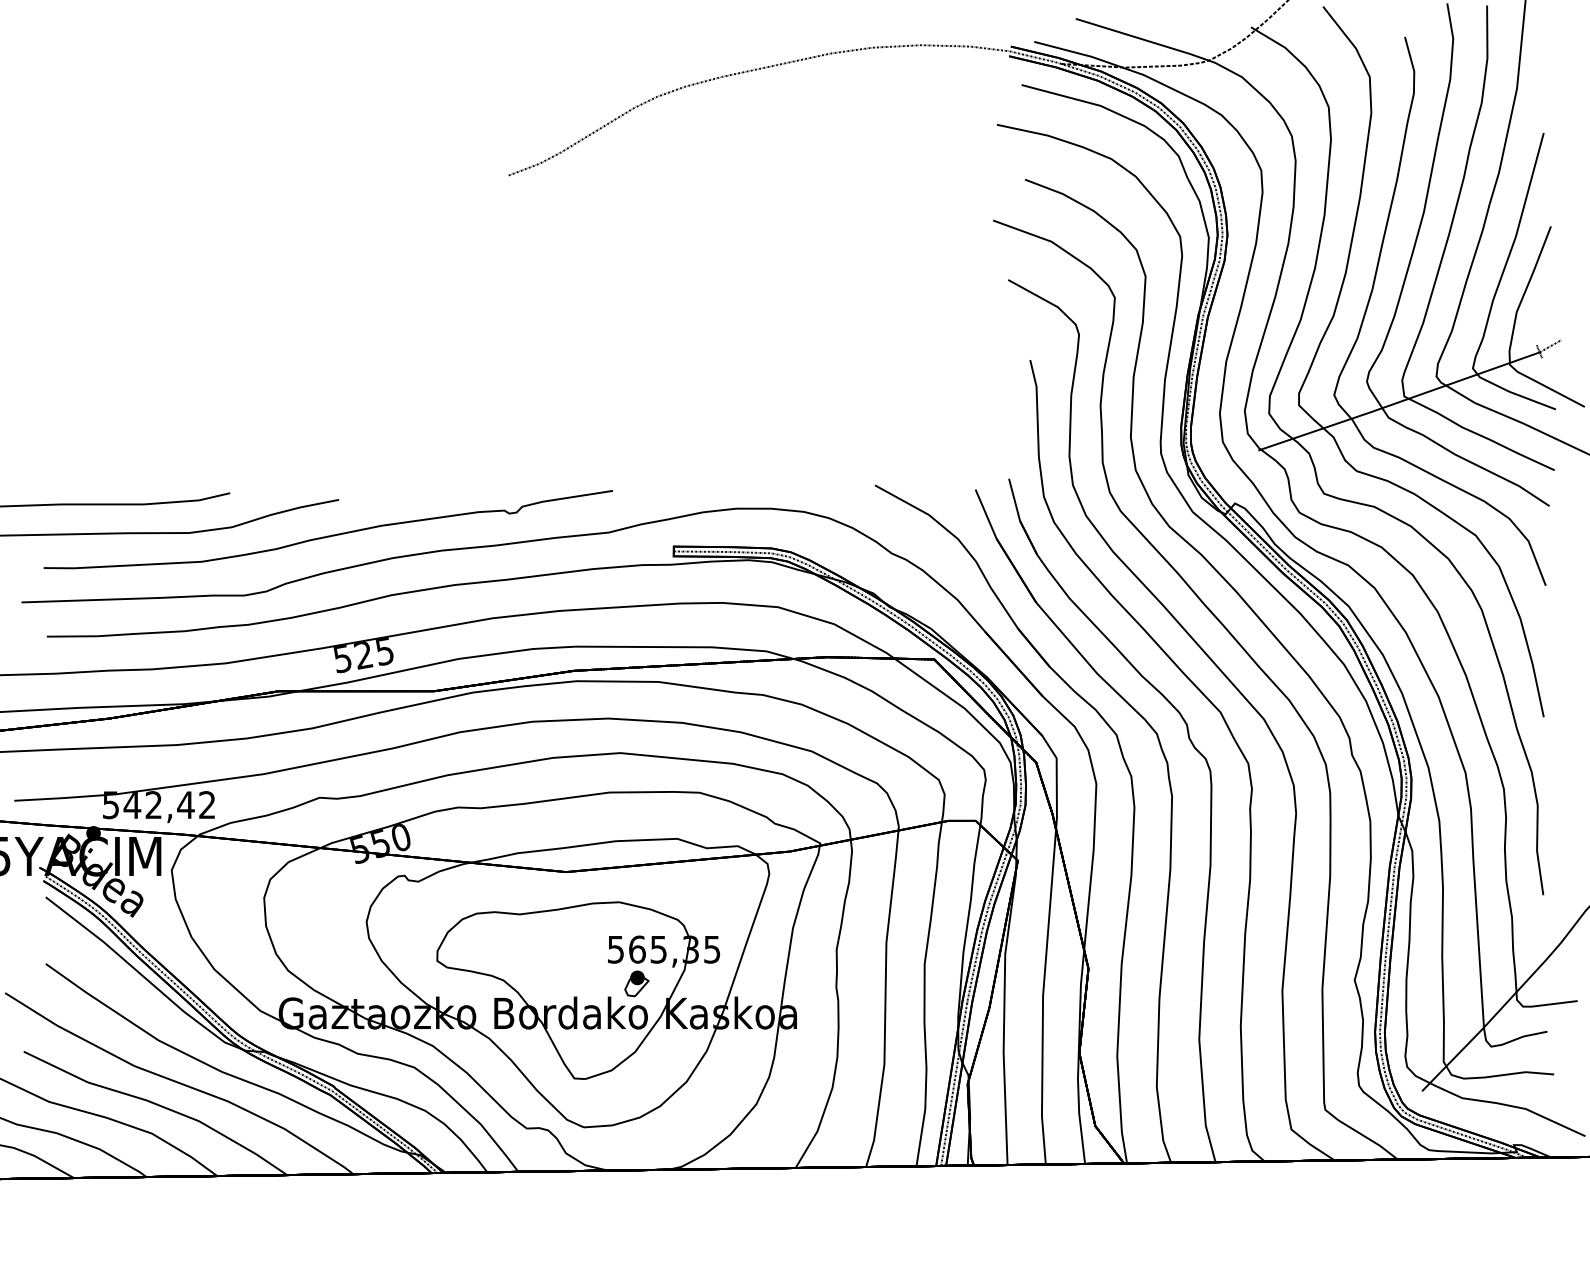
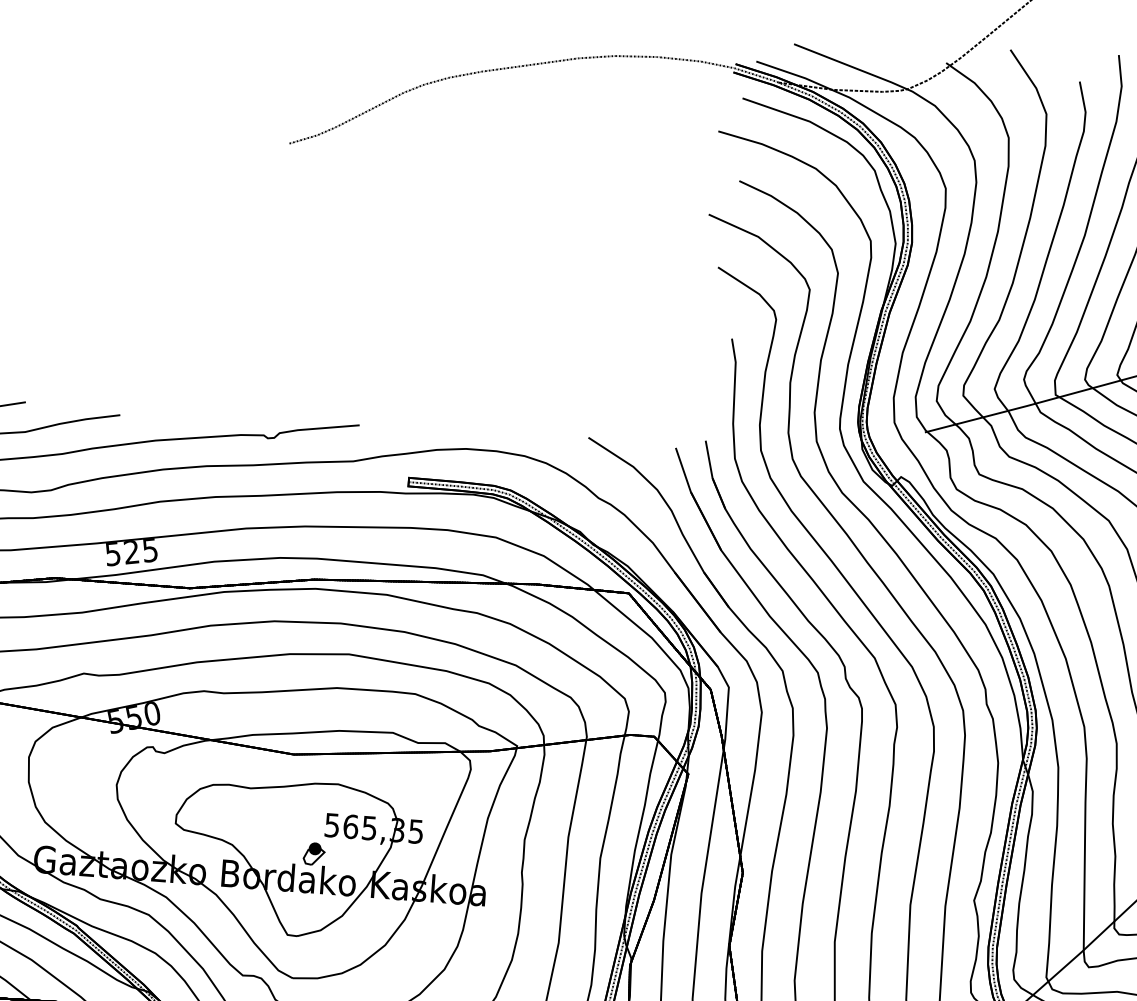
part: (636, 983) -> (313, 853), moved

